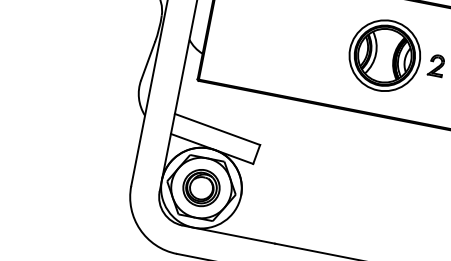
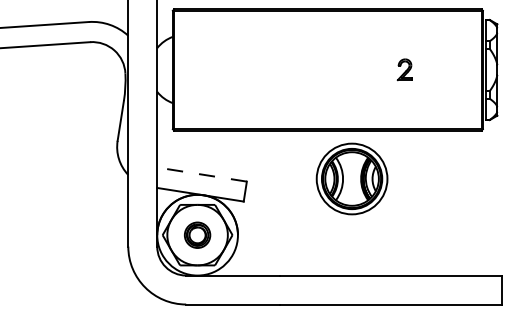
part: (384, 55) -> (351, 178), moved
line: (216, 129) -> (201, 174), solid -> dashed
part: (201, 188) -> (197, 235), size x0.7

